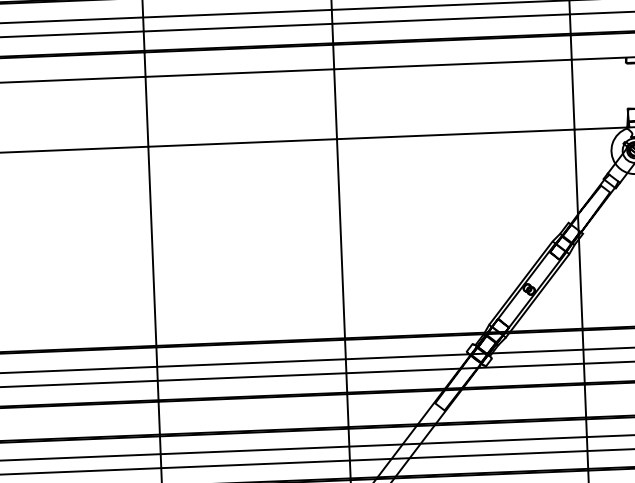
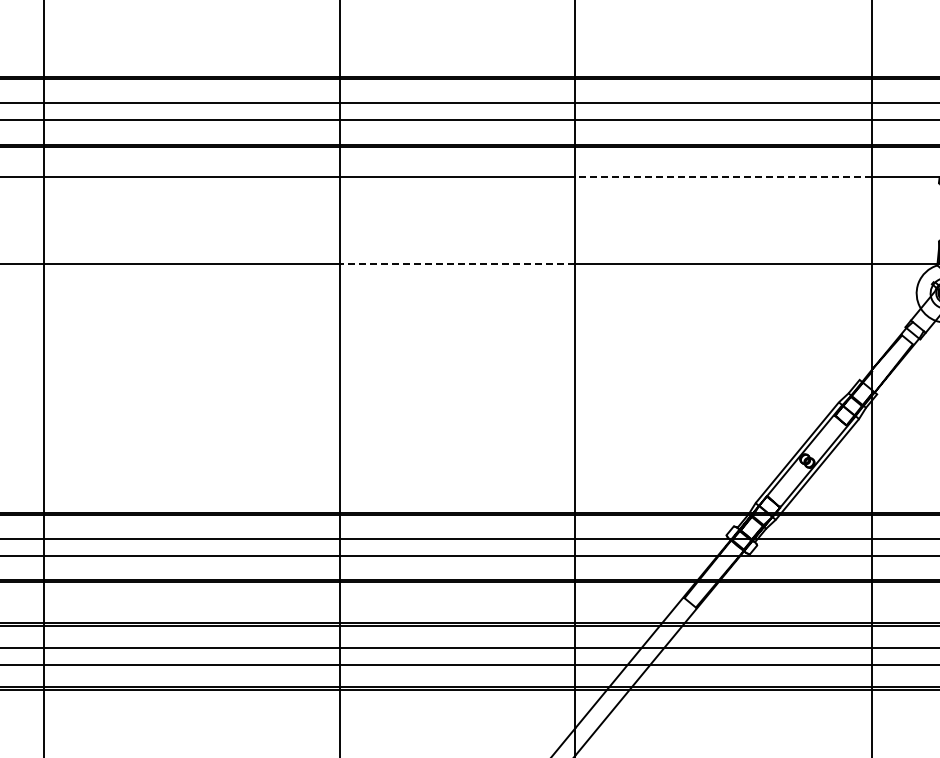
line: (452, 64) -> (723, 177), solid -> dashed
line: (242, 143) -> (457, 264), solid -> dashed

